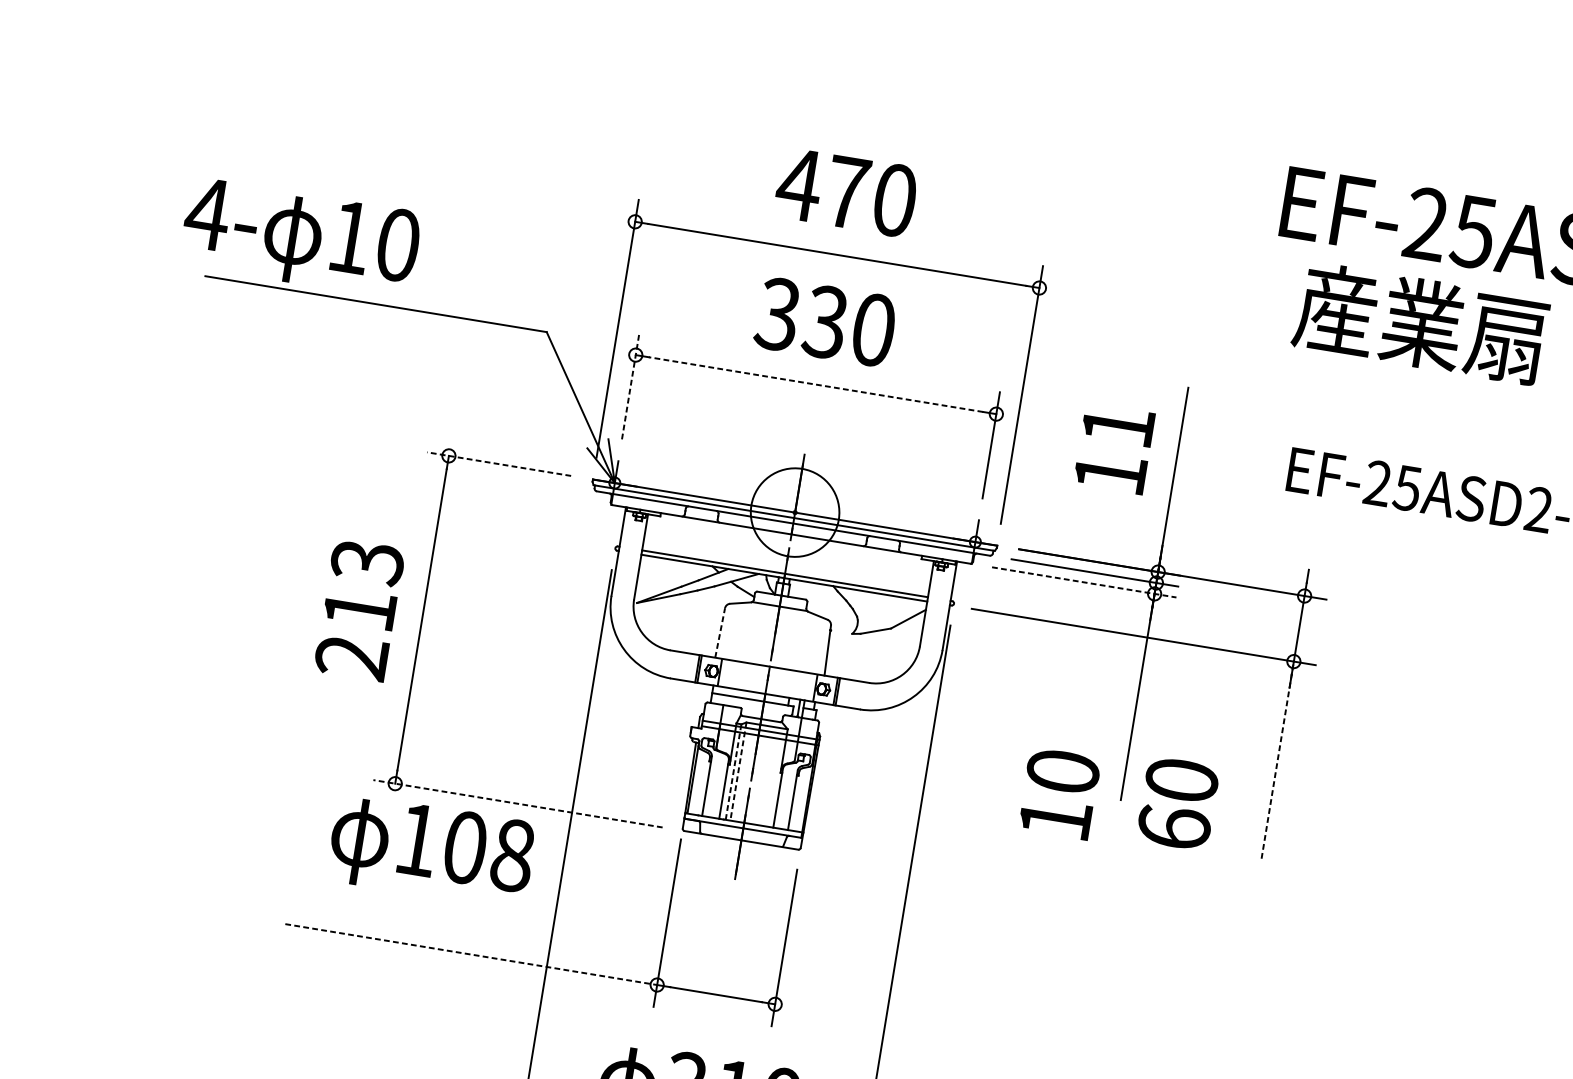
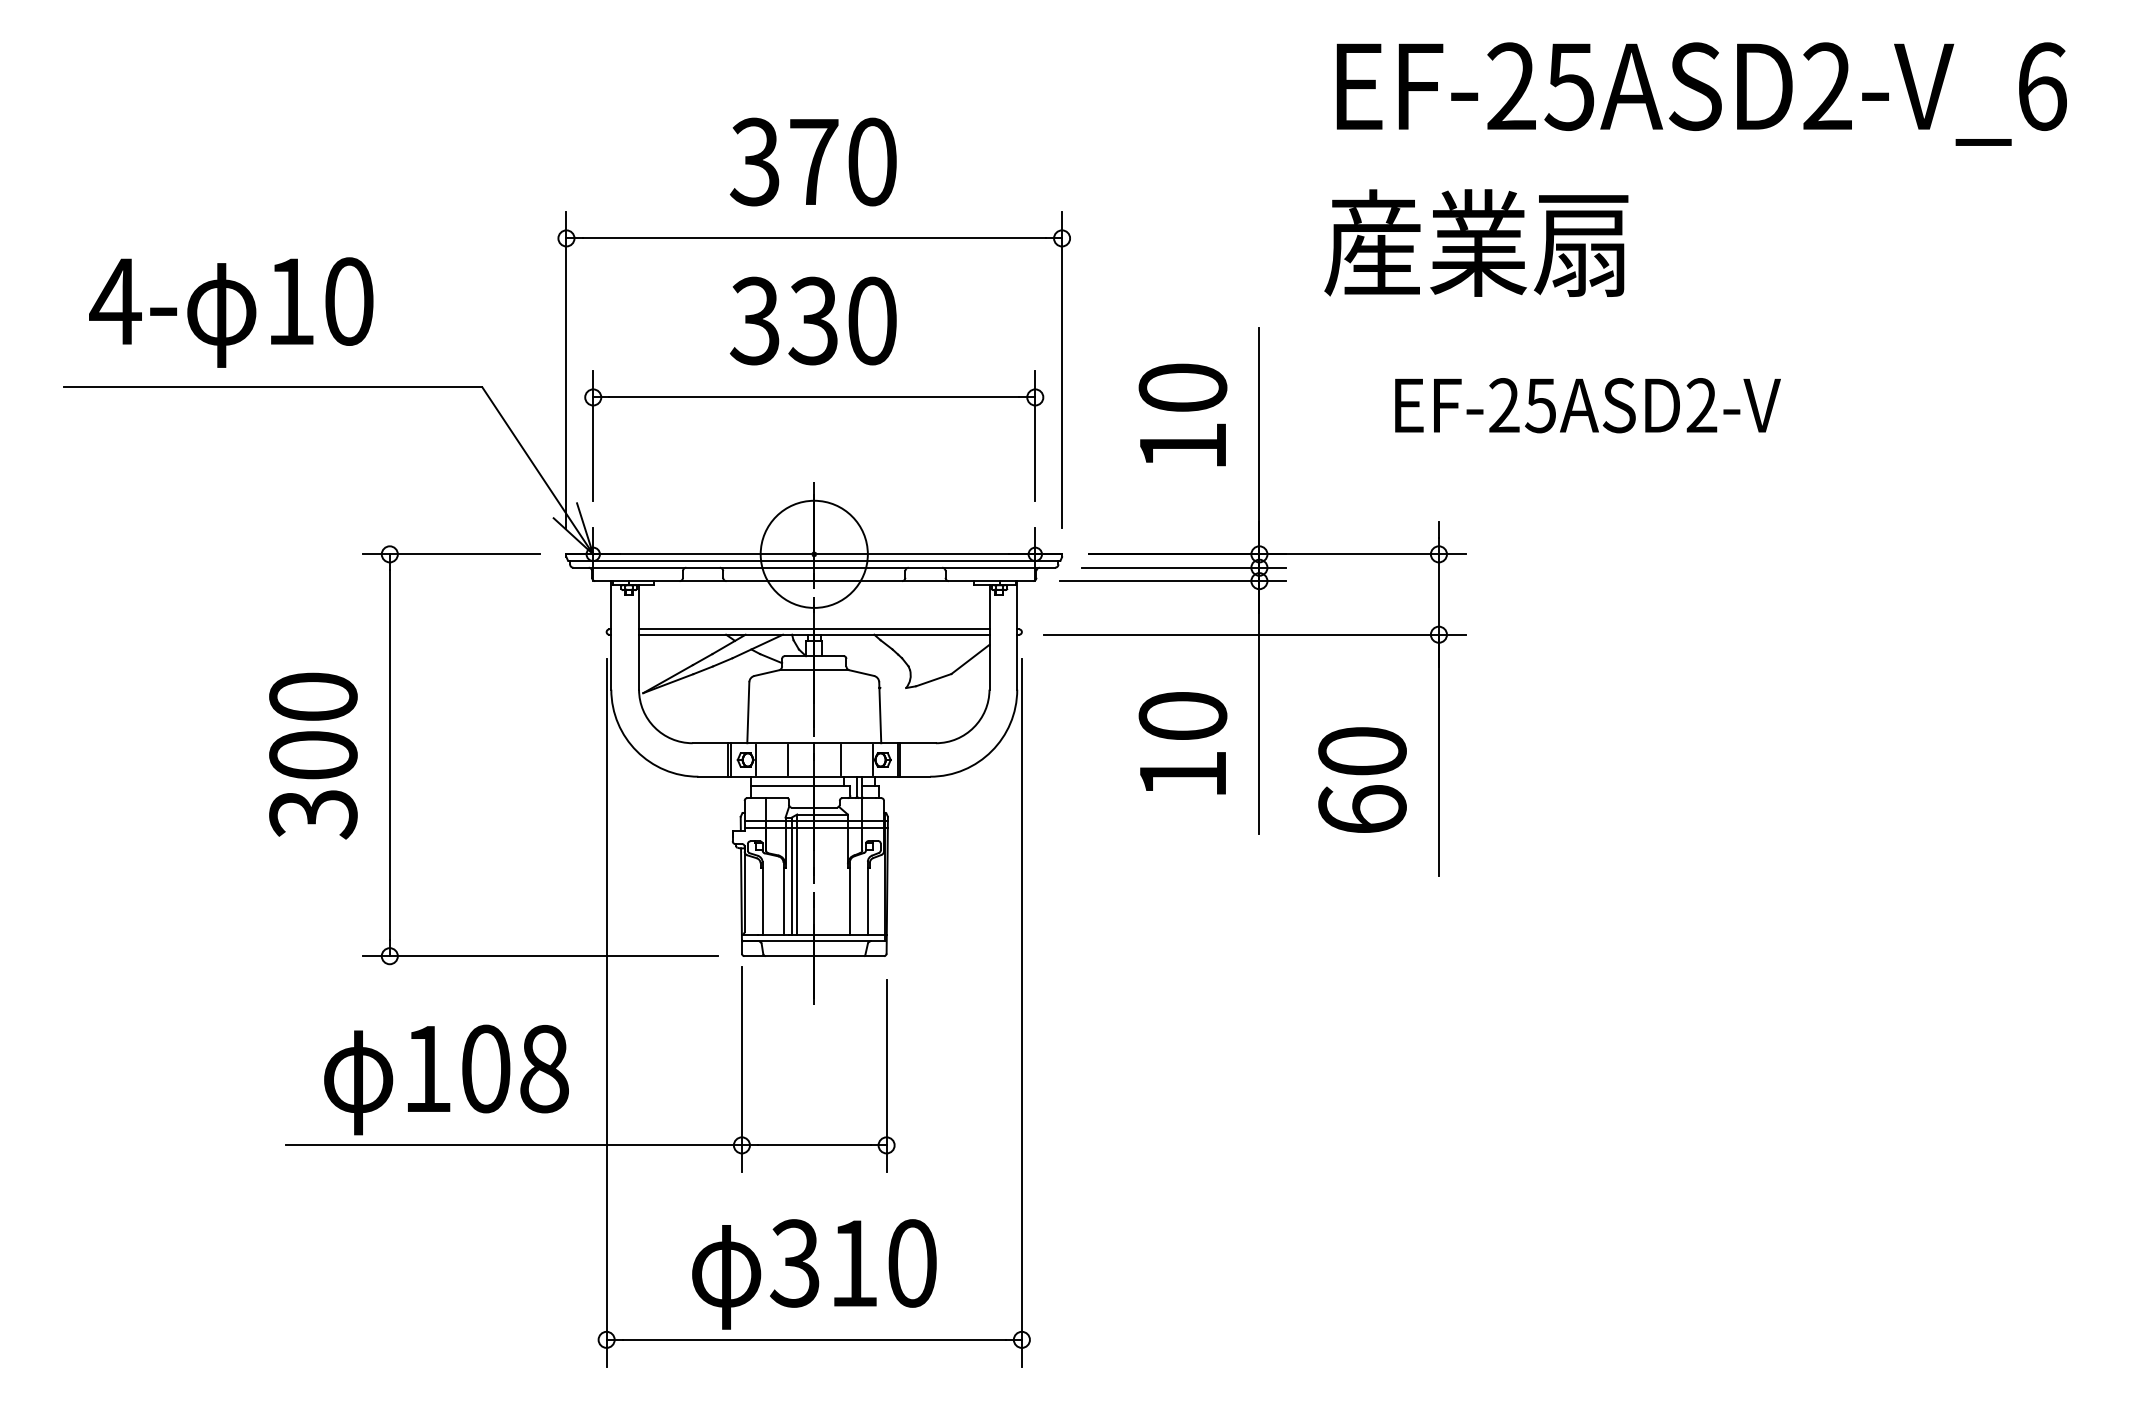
text: (798, 184) -> (754, 161), 470 -> 370
text: (300, 238) -> (231, 312), moved
text: (1420, 322) -> (1476, 242), moved
line: (816, 384) -> (814, 397), dashed -> solid
line: (630, 386) -> (593, 435), dashed -> solid
text: (1117, 425) -> (1182, 387), 11 -> 10
line: (498, 464) -> (450, 554), dashed -> solid
line: (1084, 582) -> (1173, 581), dashed -> solid
text: (359, 609) -> (313, 755), 213 -> 300
line: (720, 632) -> (748, 712), dashed -> solid
line: (746, 676) -> (788, 759), added
line: (789, 683) -> (840, 759), added
line: (1277, 760) -> (1438, 755), dashed -> solid
line: (733, 772) -> (791, 876), dashed -> solid
line: (738, 772) -> (797, 875), dashed -> solid
text: (1059, 793) -> (1182, 743), moved
line: (517, 803) -> (539, 956), dashed -> solid
text: (1178, 803) -> (1362, 779), moved
text: (431, 851) -> (446, 1079), moved
line: (470, 954) -> (513, 1145), dashed -> solid

